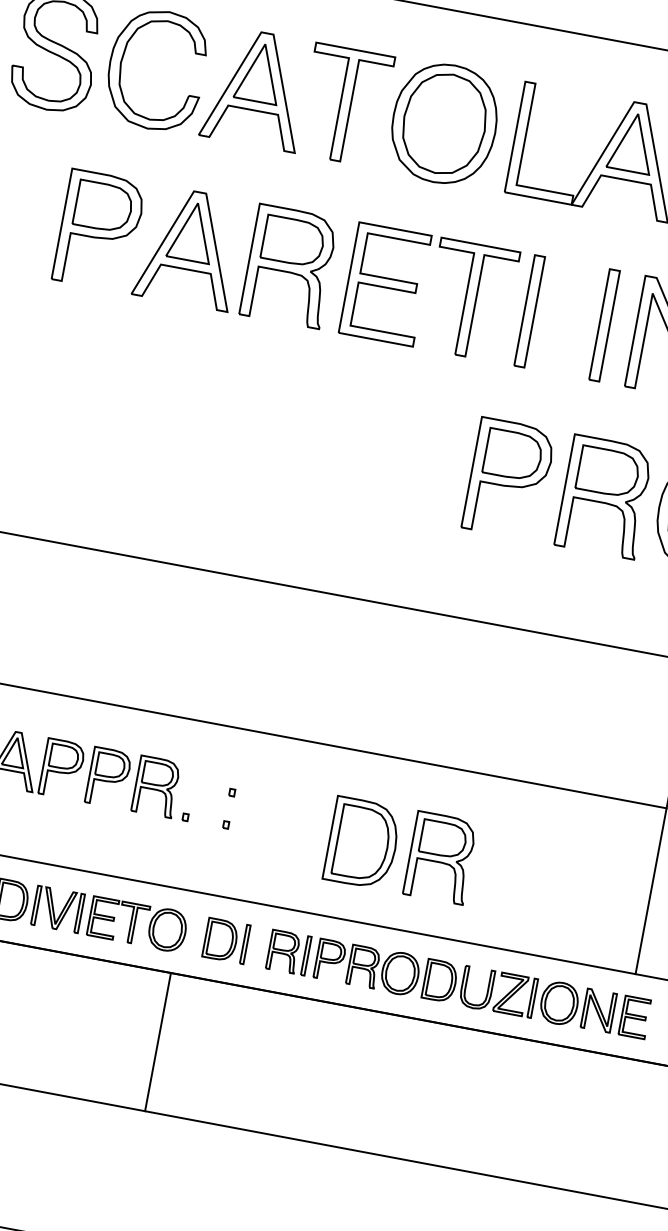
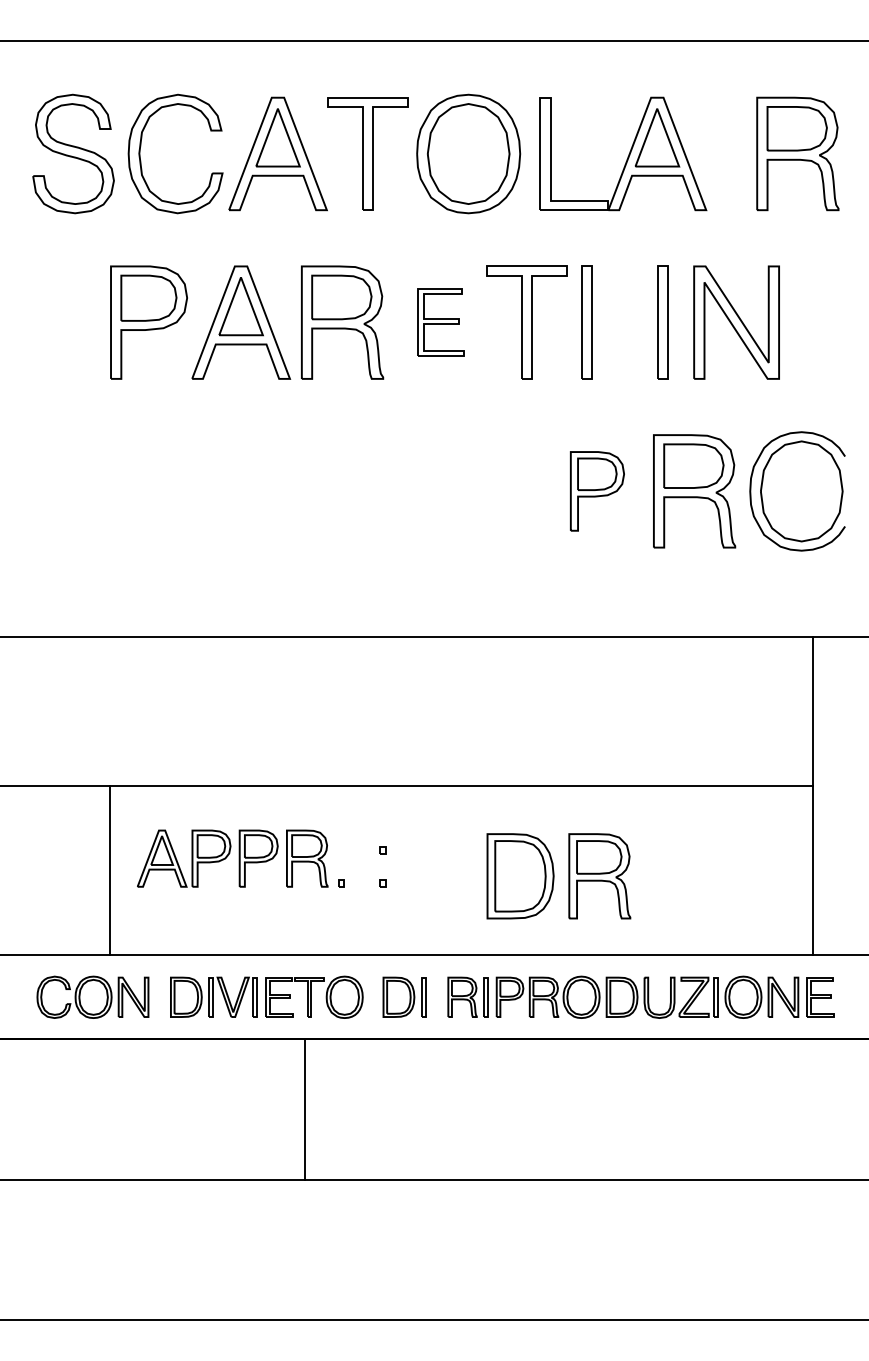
part: (385, 284) -> (440, 322), size x0.6
part: (509, 479) -> (597, 491), size x0.7
line: (157, 1042) -> (304, 1109), moved

